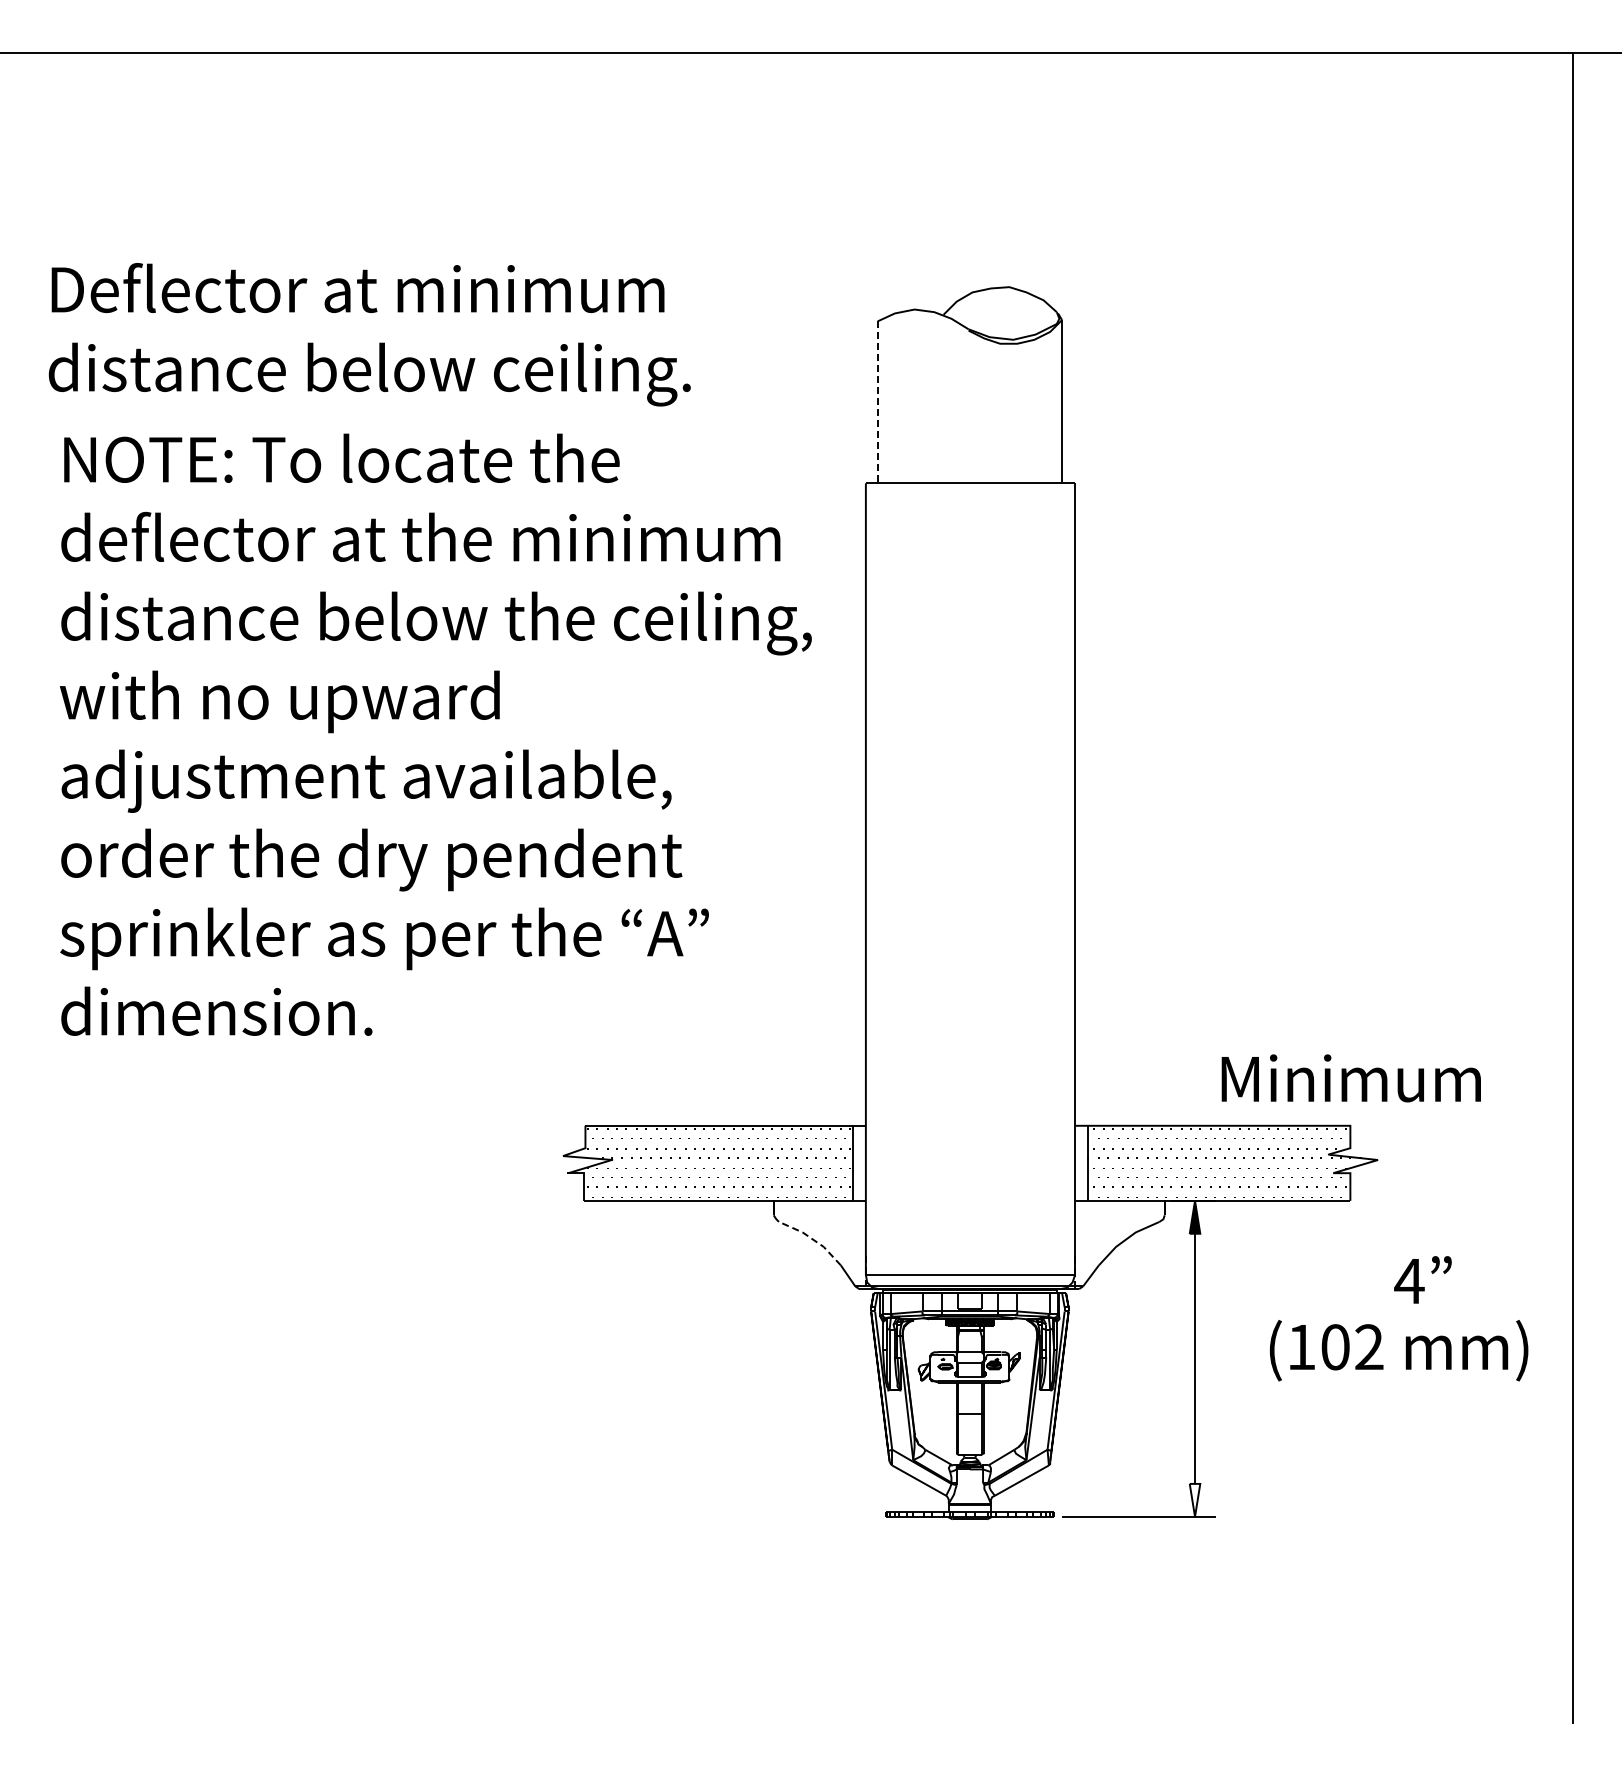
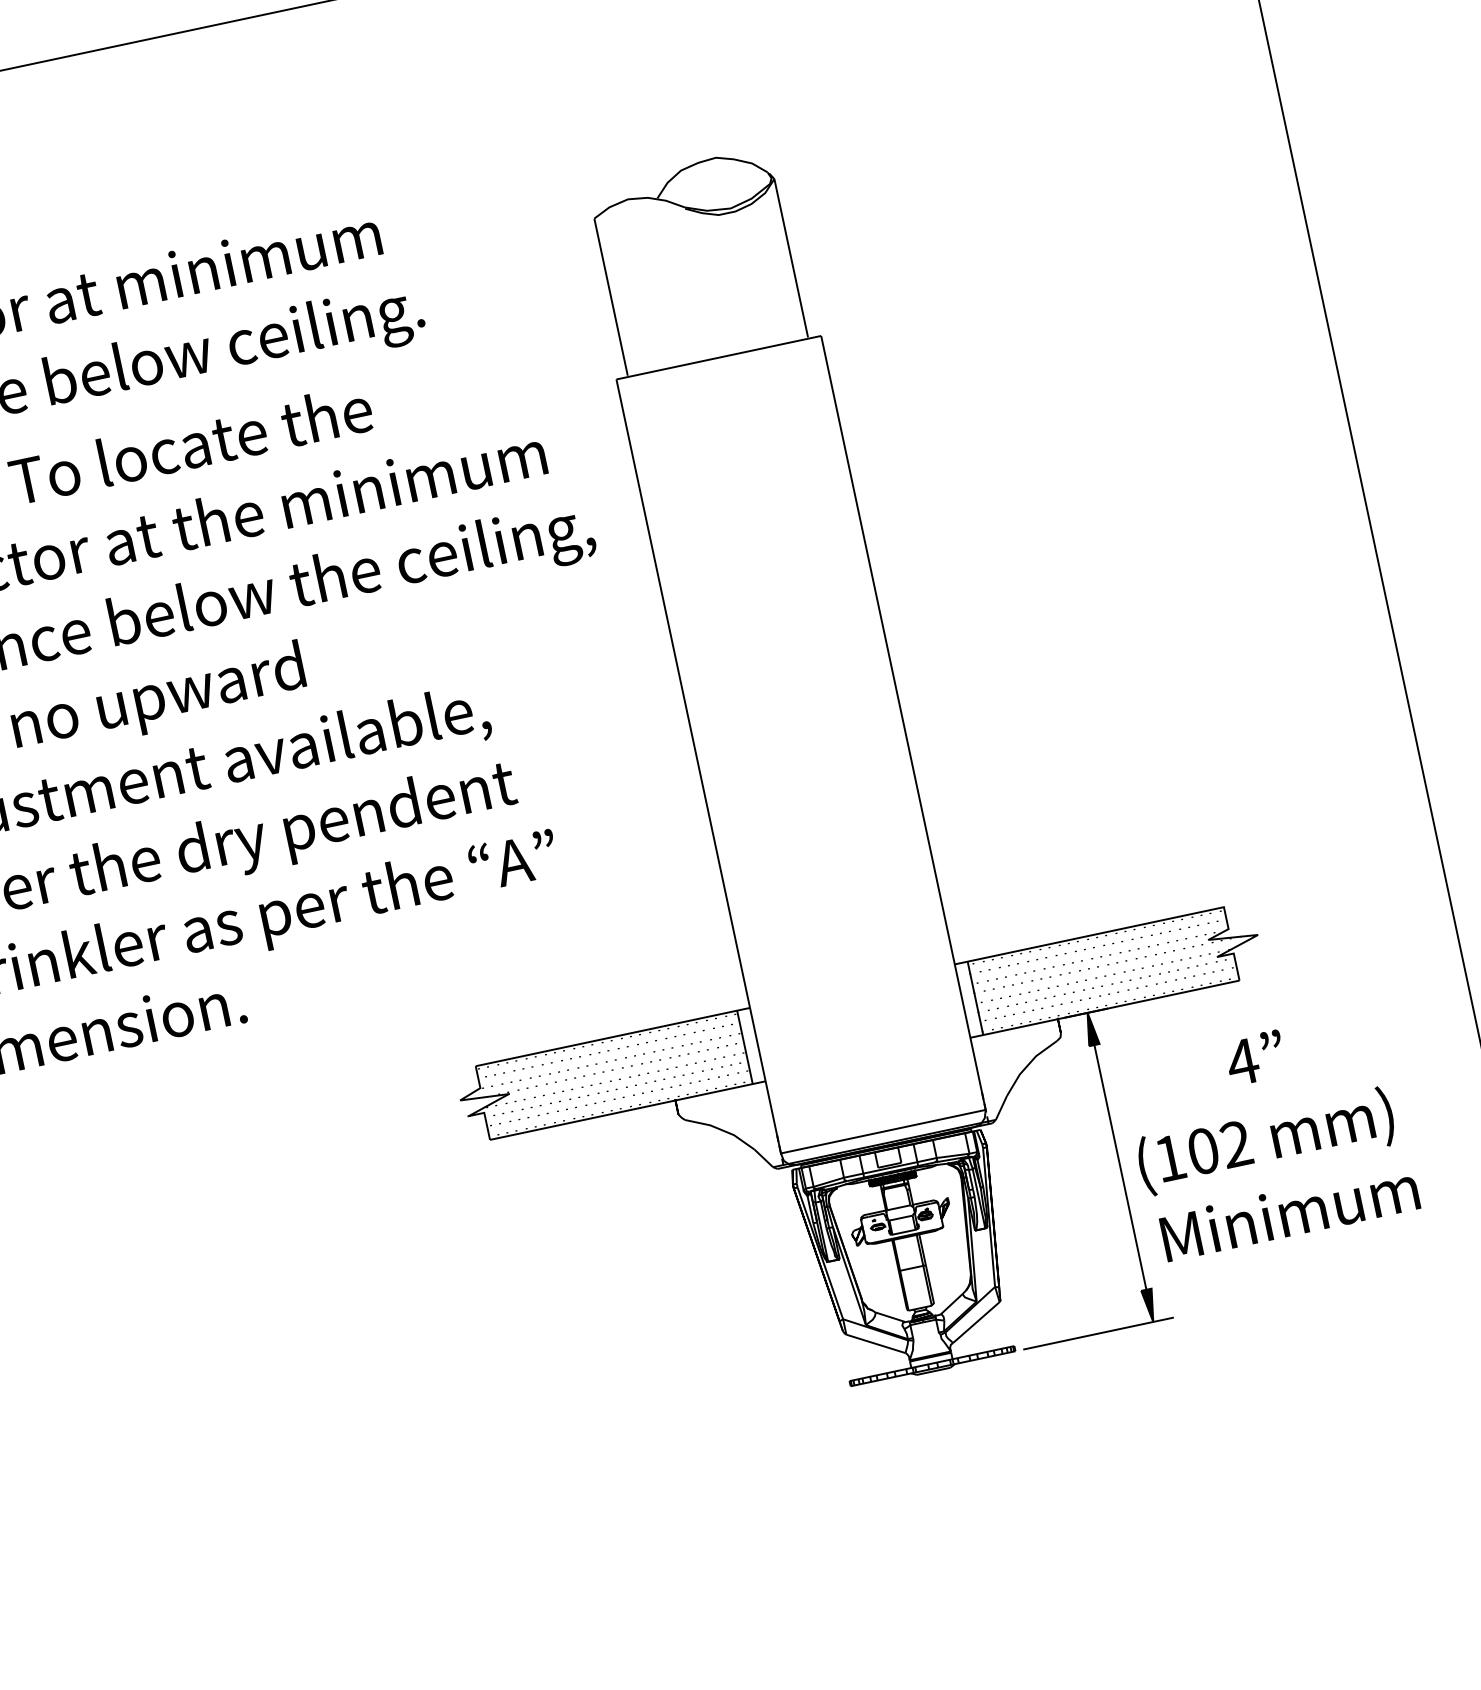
line: (877, 401) -> (610, 297), dashed -> solid
text: (1350, 1078) -> (1289, 1213), moved
line: (813, 1239) -> (722, 1130), dashed -> solid
text: (1422, 1279) -> (1255, 1057), moved
text: (1398, 1350) -> (1265, 1141), moved
fill: (1194, 1499) -> (1149, 1305), added

